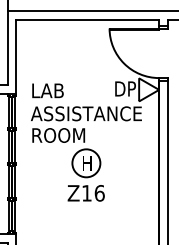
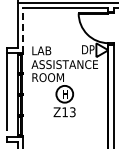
line: (15, 56) -> (22, 30), solid -> dashed
text: (99, 193) -> (72, 112), Z16 -> Z13

